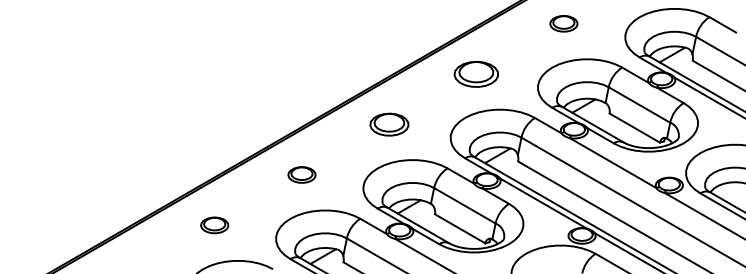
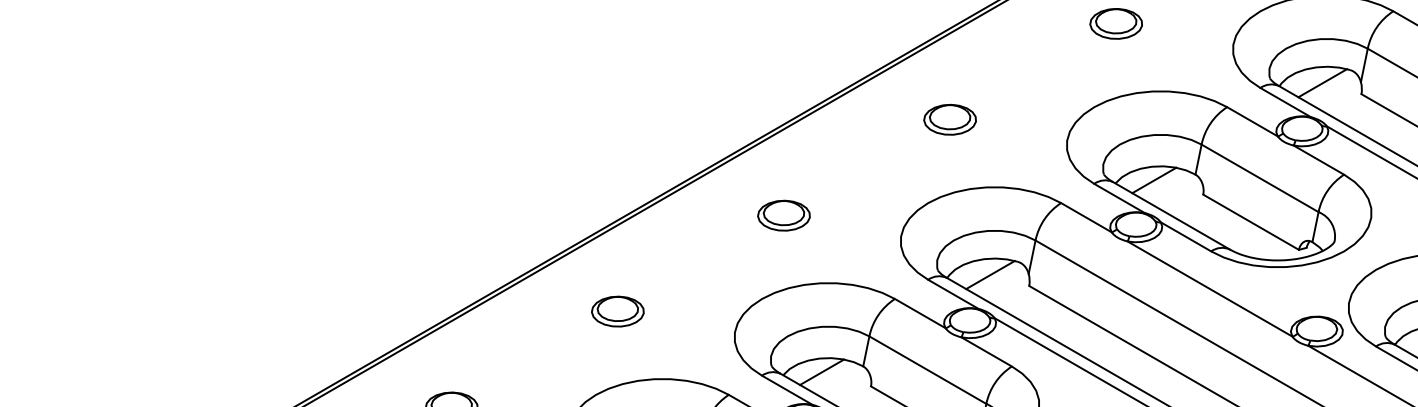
part: (476, 73) -> (949, 118), size x0.62
part: (388, 124) -> (782, 215), size x0.71

